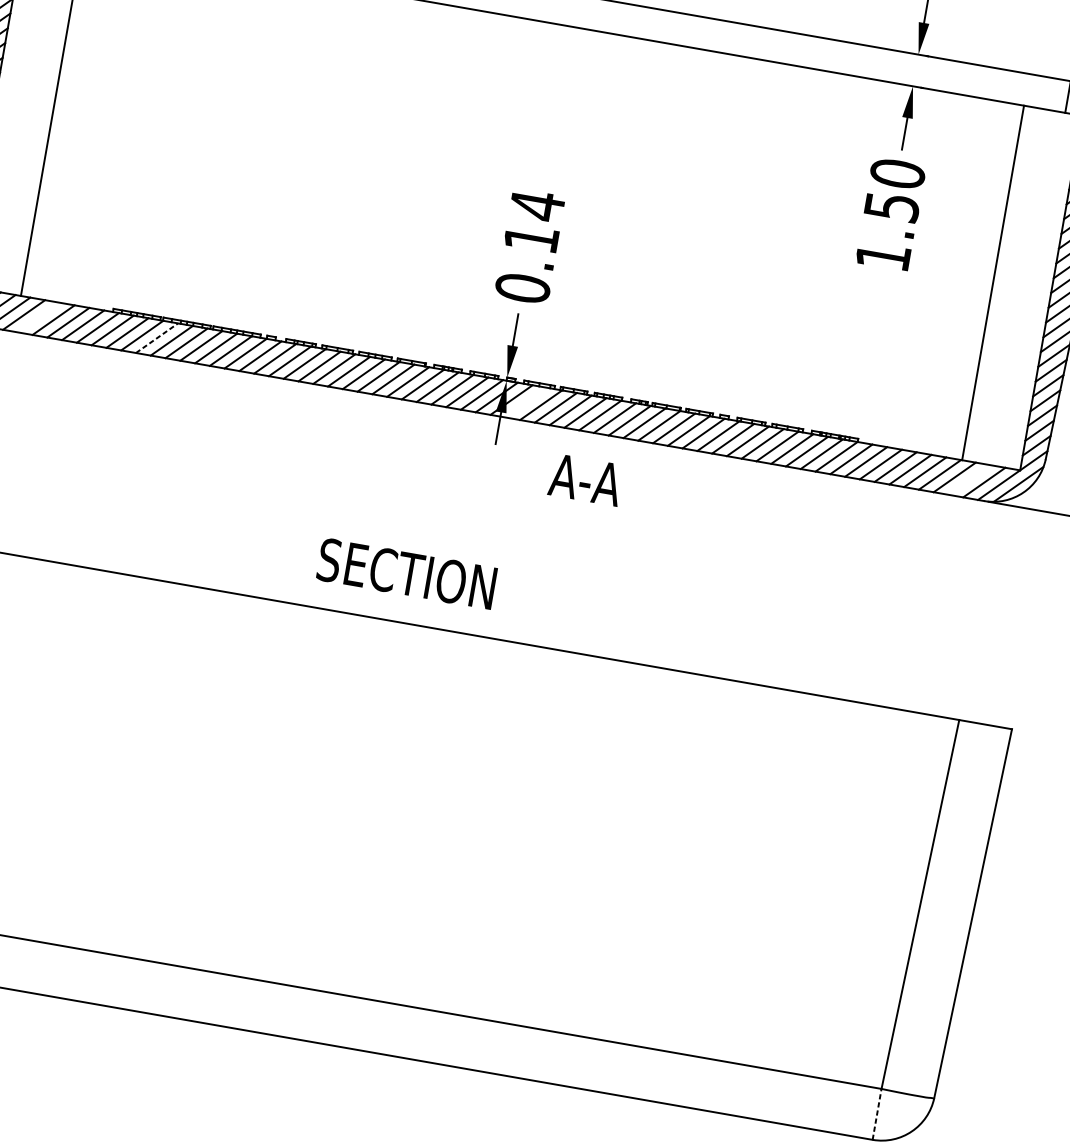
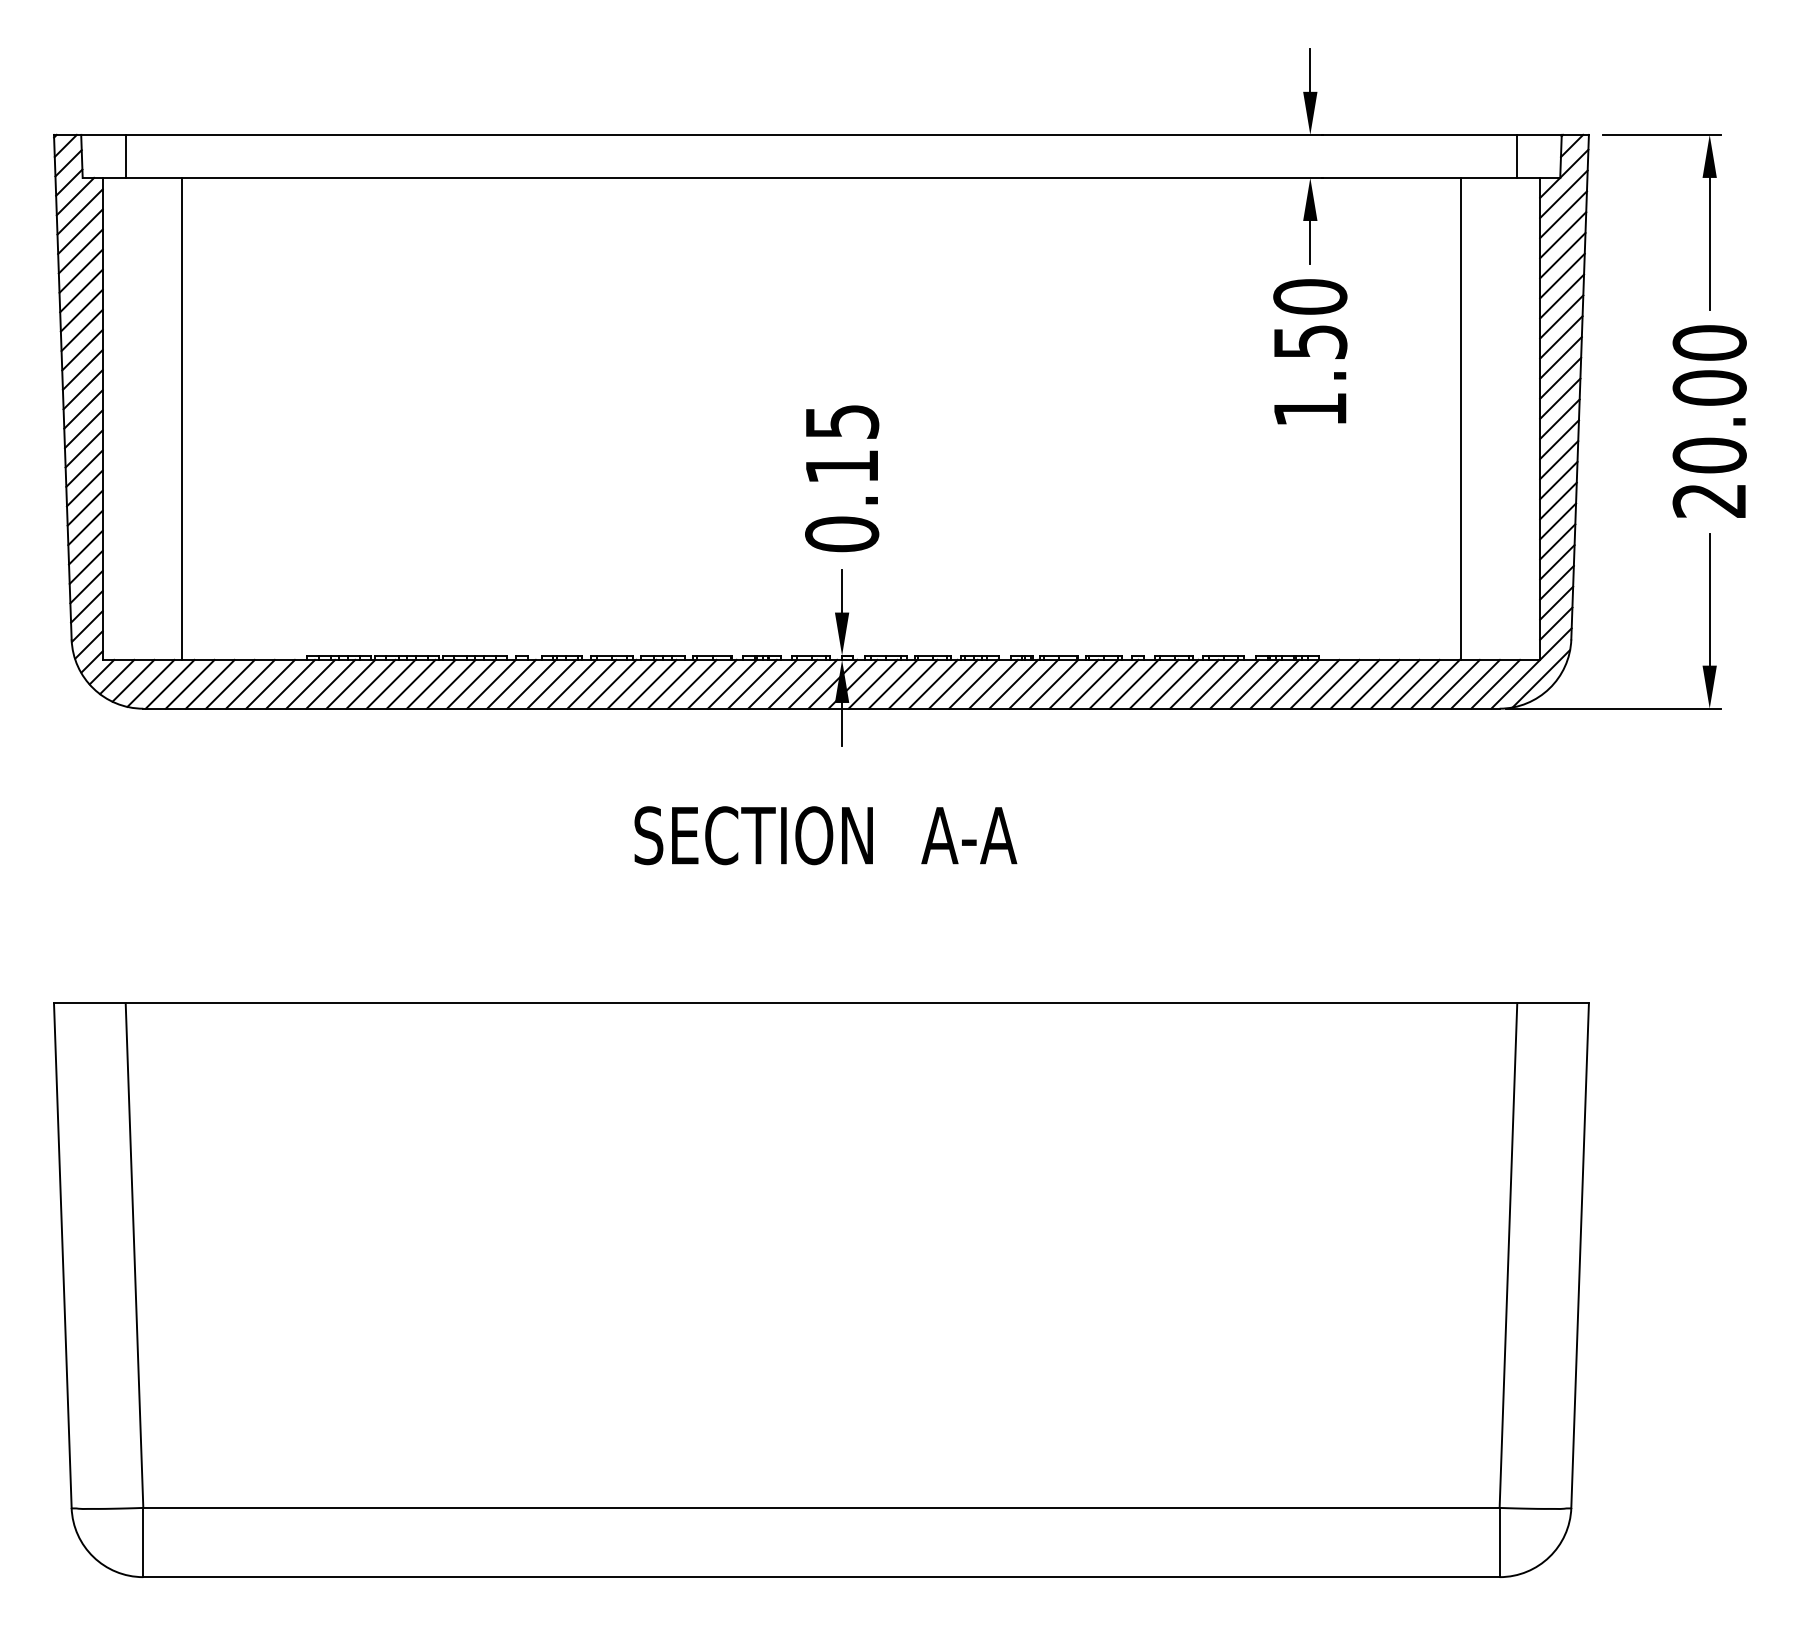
text: (537, 205) -> (842, 421), 0.14 -> 0.15
line: (38, 316) -> (209, 683), added
line: (157, 337) -> (371, 683), dashed -> solid
line: (526, 401) -> (872, 683), added
text: (585, 479) -> (969, 835), moved
line: (969, 479) -> (1475, 683), added
text: (406, 573) -> (753, 835), moved
line: (876, 1114) -> (1499, 1542), dashed -> solid

